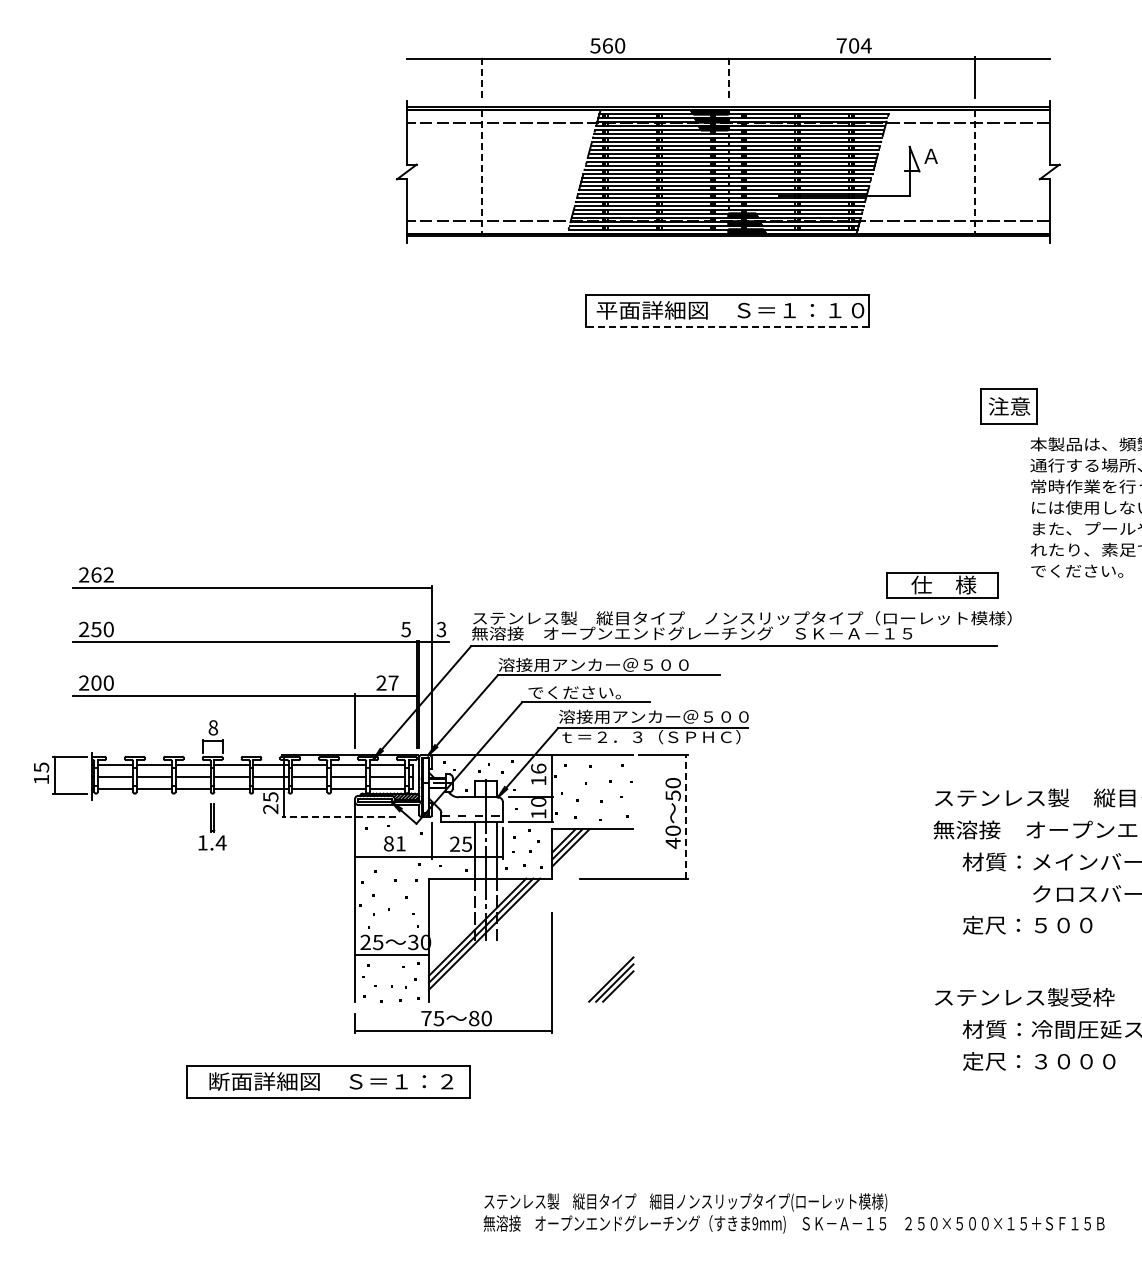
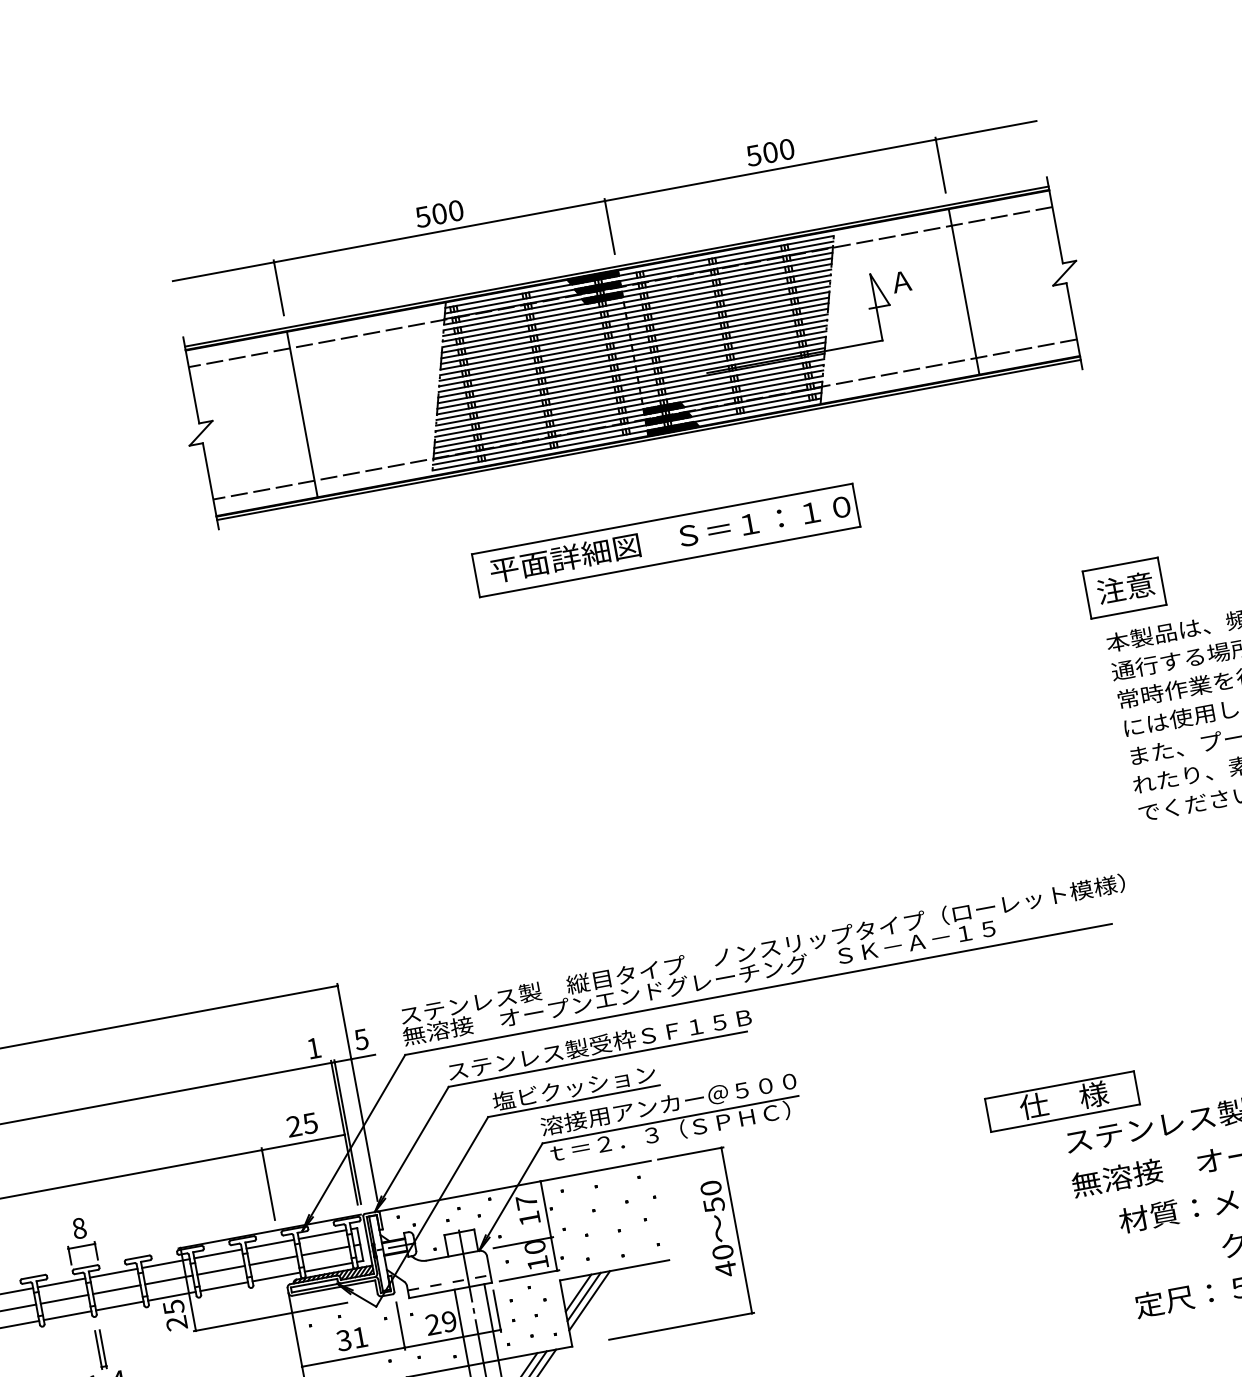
text: (607, 45) -> (439, 213), 560 -> 500
text: (853, 45) -> (769, 152), 704 -> 500
line: (482, 77) -> (279, 287), dashed -> solid
line: (728, 77) -> (609, 226), dashed -> solid
line: (482, 171) -> (302, 413), dashed -> solid
line: (974, 171) -> (963, 291), dashed -> solid
line: (727, 327) -> (670, 562), dashed -> solid
part: (1008, 406) -> (1124, 588), moved
part: (942, 585) -> (1062, 1101), moved
text: (441, 628) -> (361, 1038), 3 -> 5
text: (405, 629) -> (313, 1048), 5 -> 1
text: (611, 664) -> (598, 1044), 溶接用アンカー＠５００ -> ステンレス製受枠ＳＦ１５Ｂ
text: (393, 682) -> (310, 1122), 27 -> 25
text: (587, 692) -> (573, 1087), でください。 -> 塩ビクッション
text: (538, 768) -> (526, 1202), 16 -> 17
line: (338, 817) -> (269, 1317), dashed -> solid
line: (686, 817) -> (737, 1231), dashed -> solid
text: (388, 843) -> (343, 1340), 81 -> 31
text: (466, 843) -> (448, 1320), 25 -> 29

